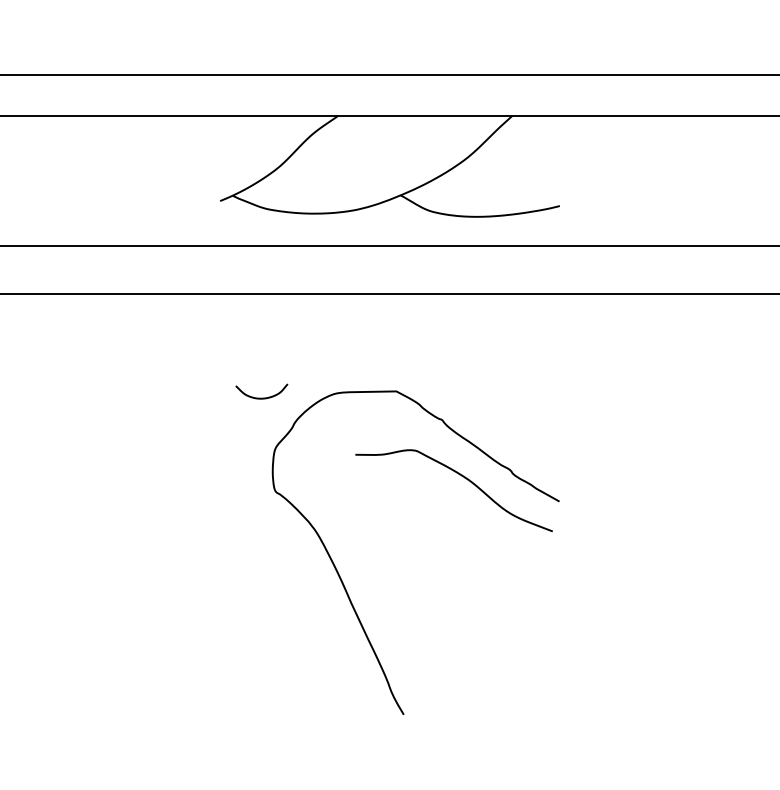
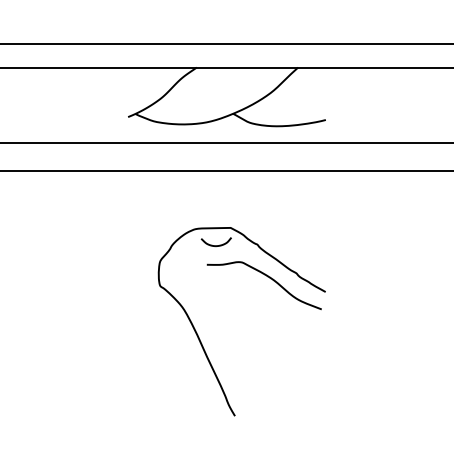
curve: (260, 397) -> (215, 245), moved

